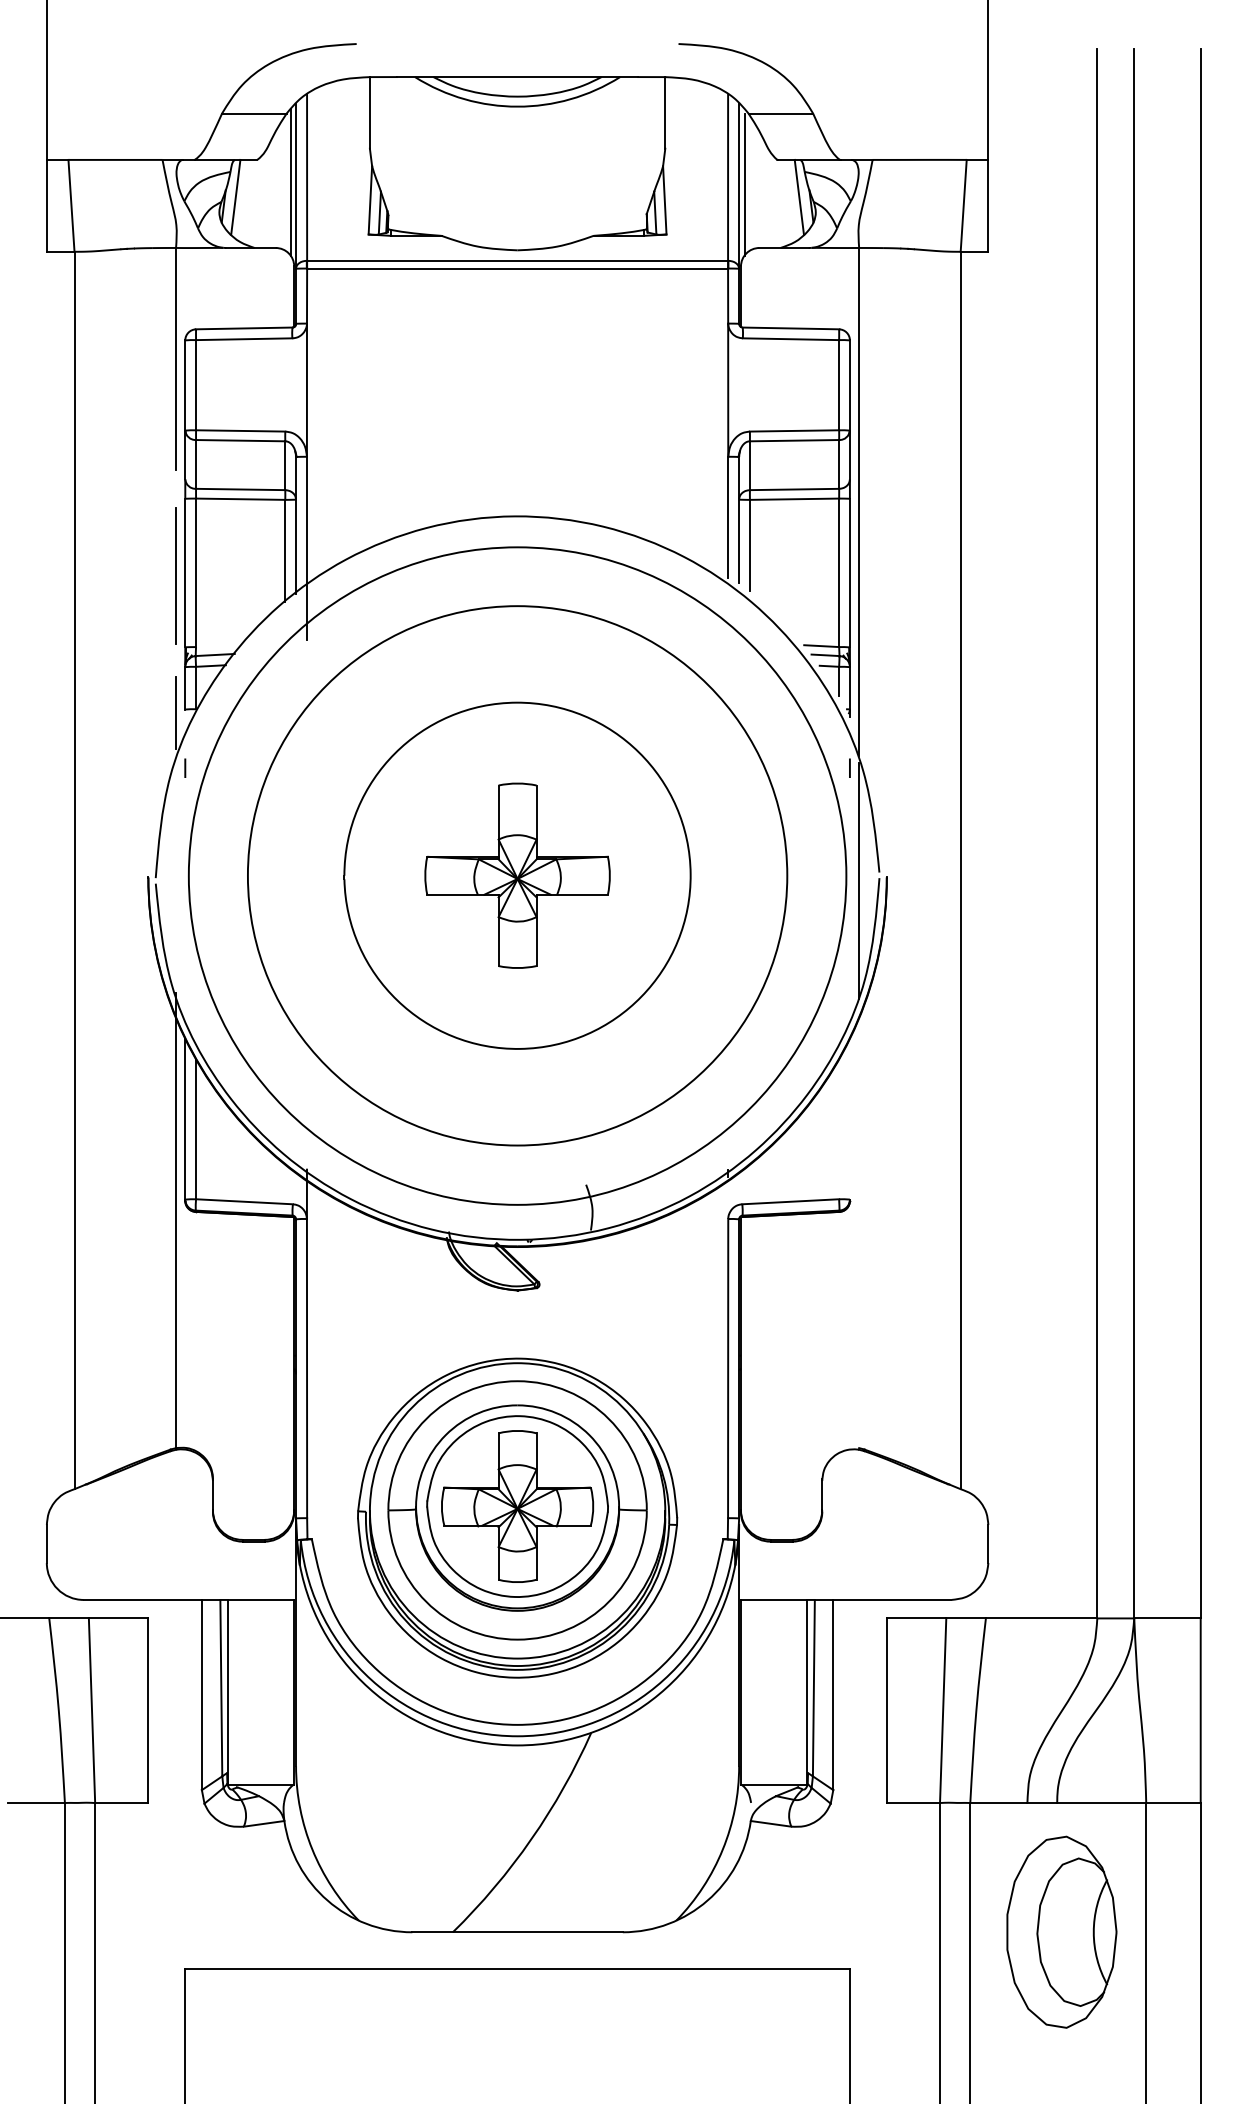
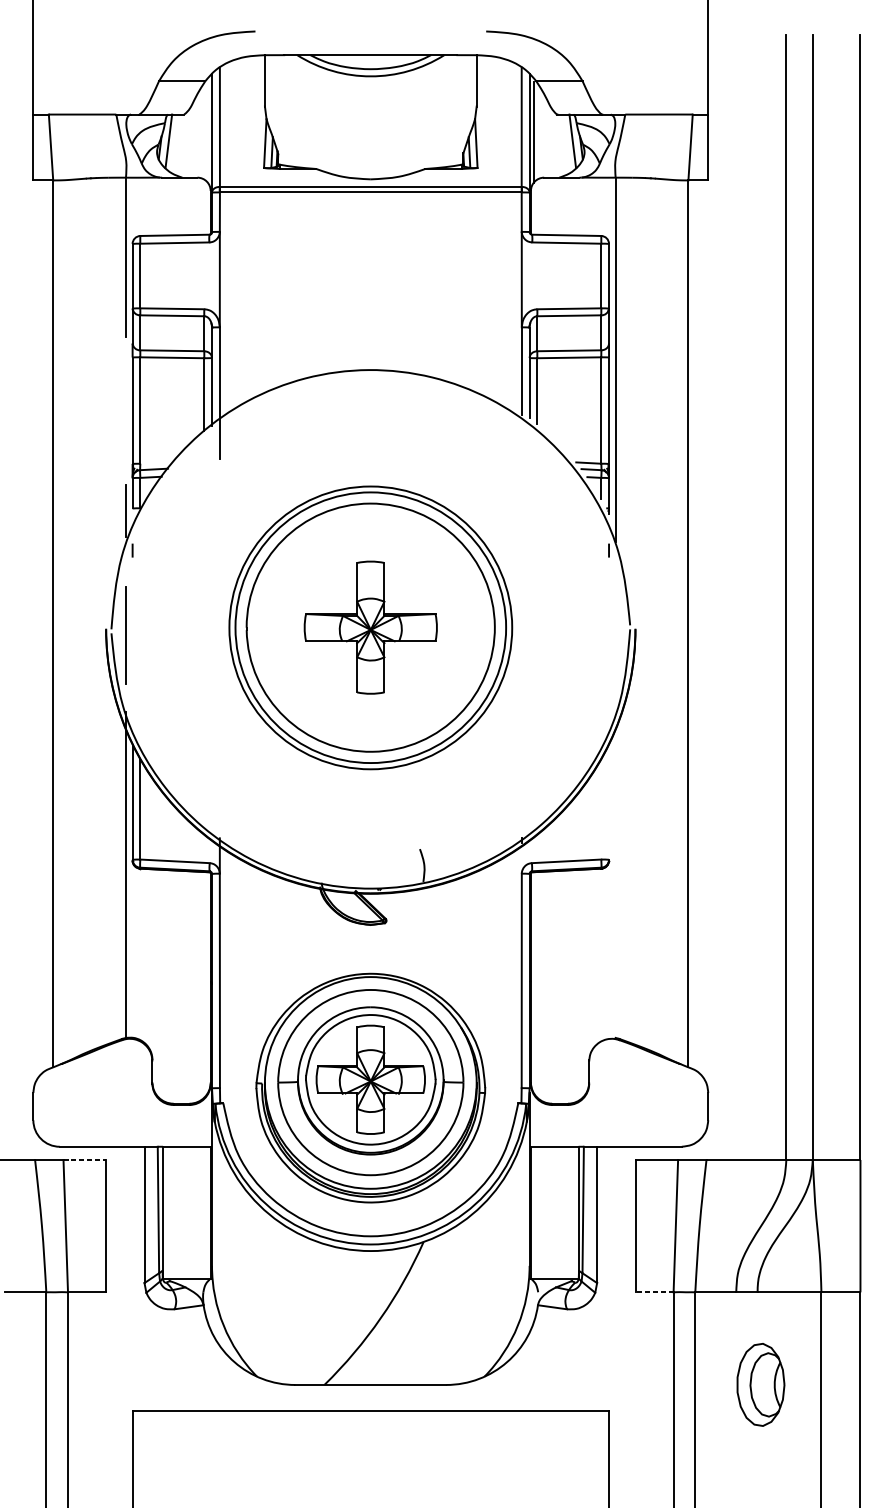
line: (290, 182) -> (208, 130), removed
line: (175, 575) -> (125, 635), moved
circle: (517, 875) -> (370, 627), size x0.6
circle: (517, 875) -> (370, 627), size x0.7
line: (859, 881) -> (615, 631), removed
line: (118, 1618) -> (84, 1160), solid -> dashed
line: (913, 1803) -> (654, 1292), solid -> dashed
part: (1061, 1931) -> (760, 1384), size x0.6

